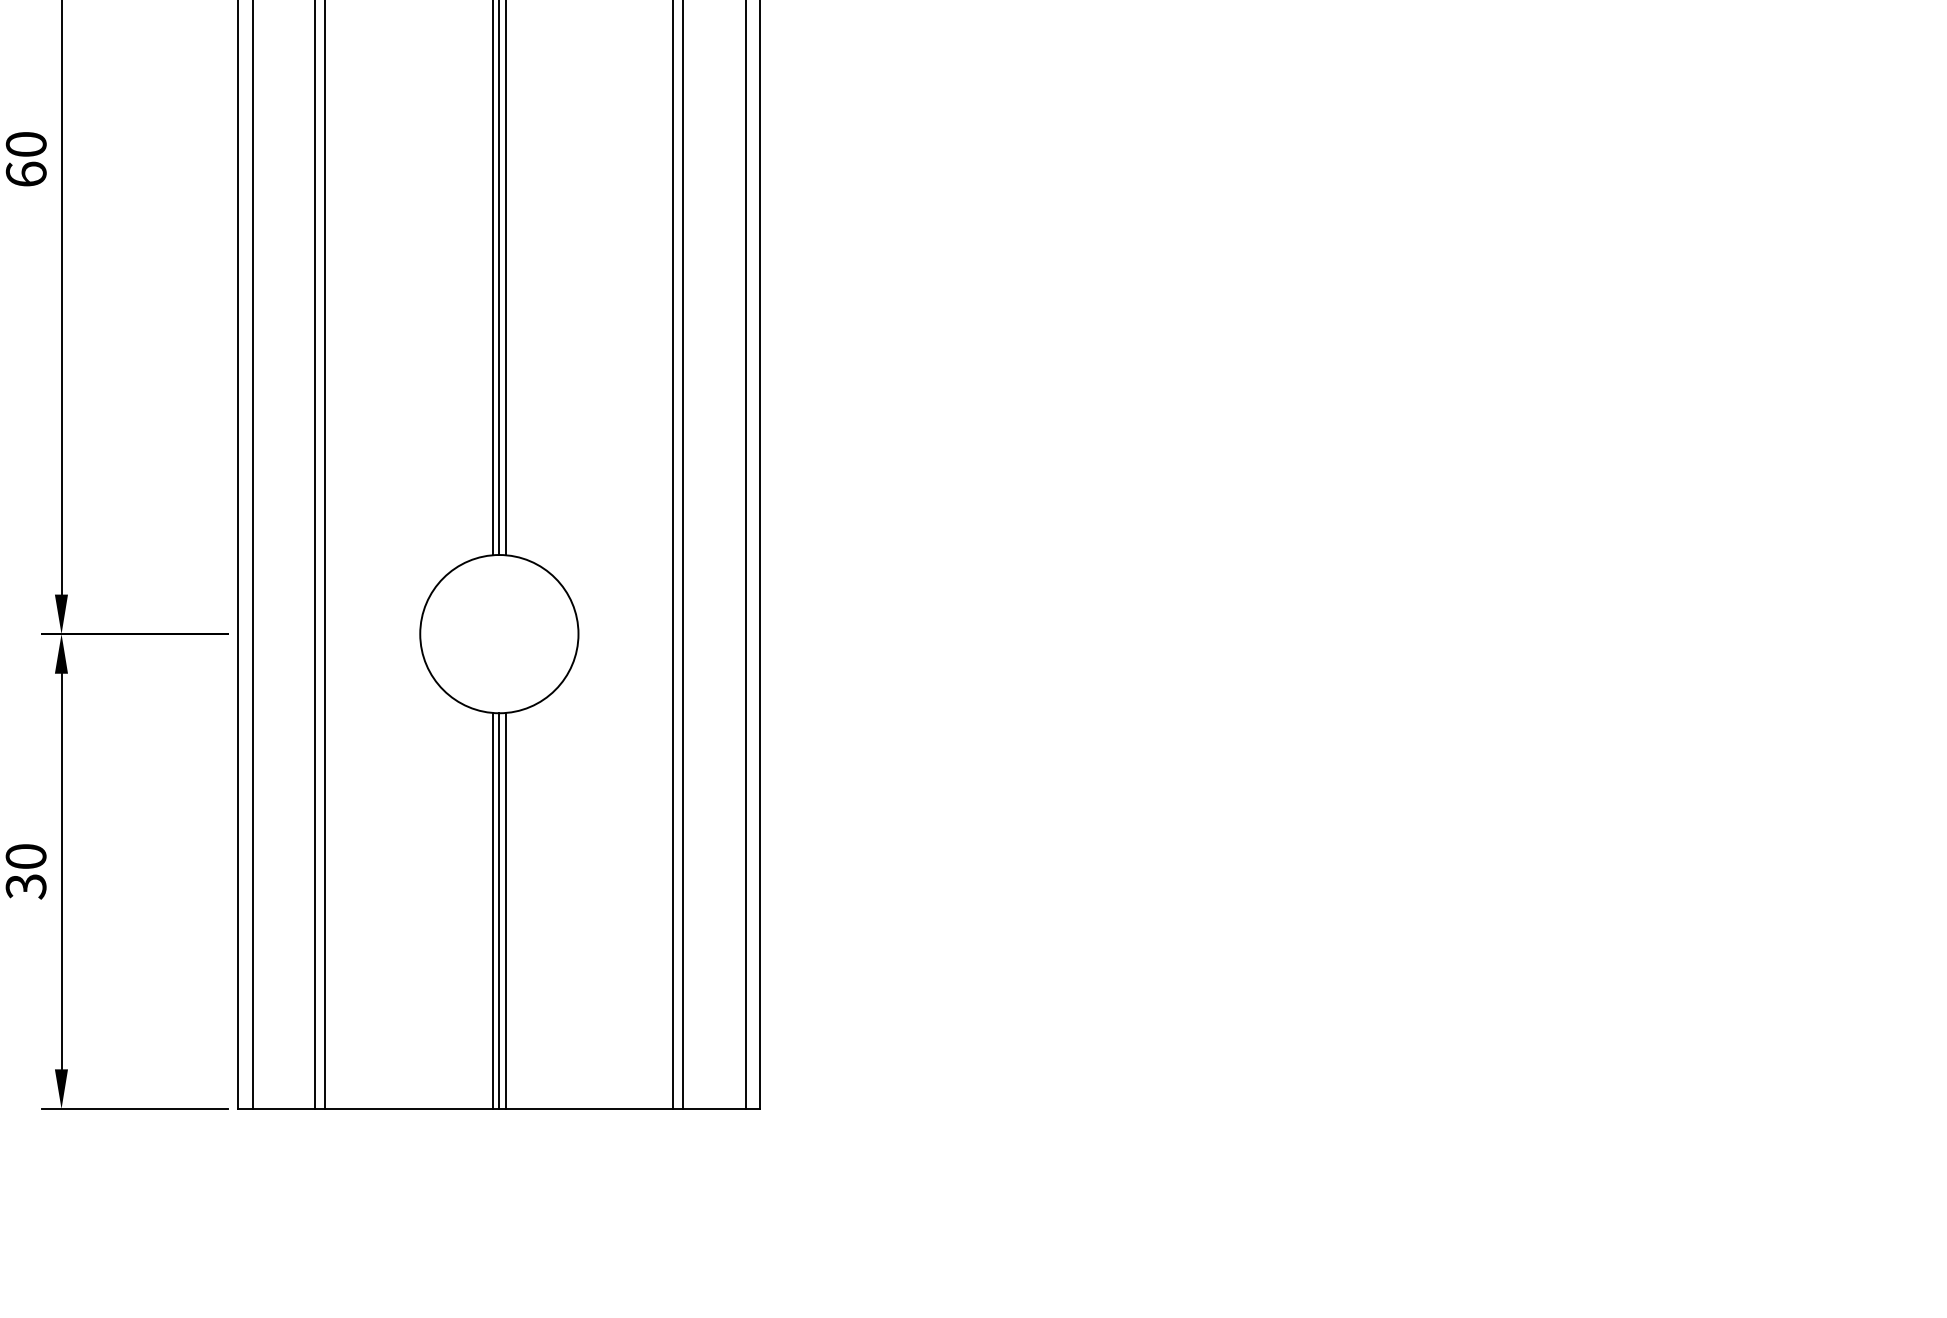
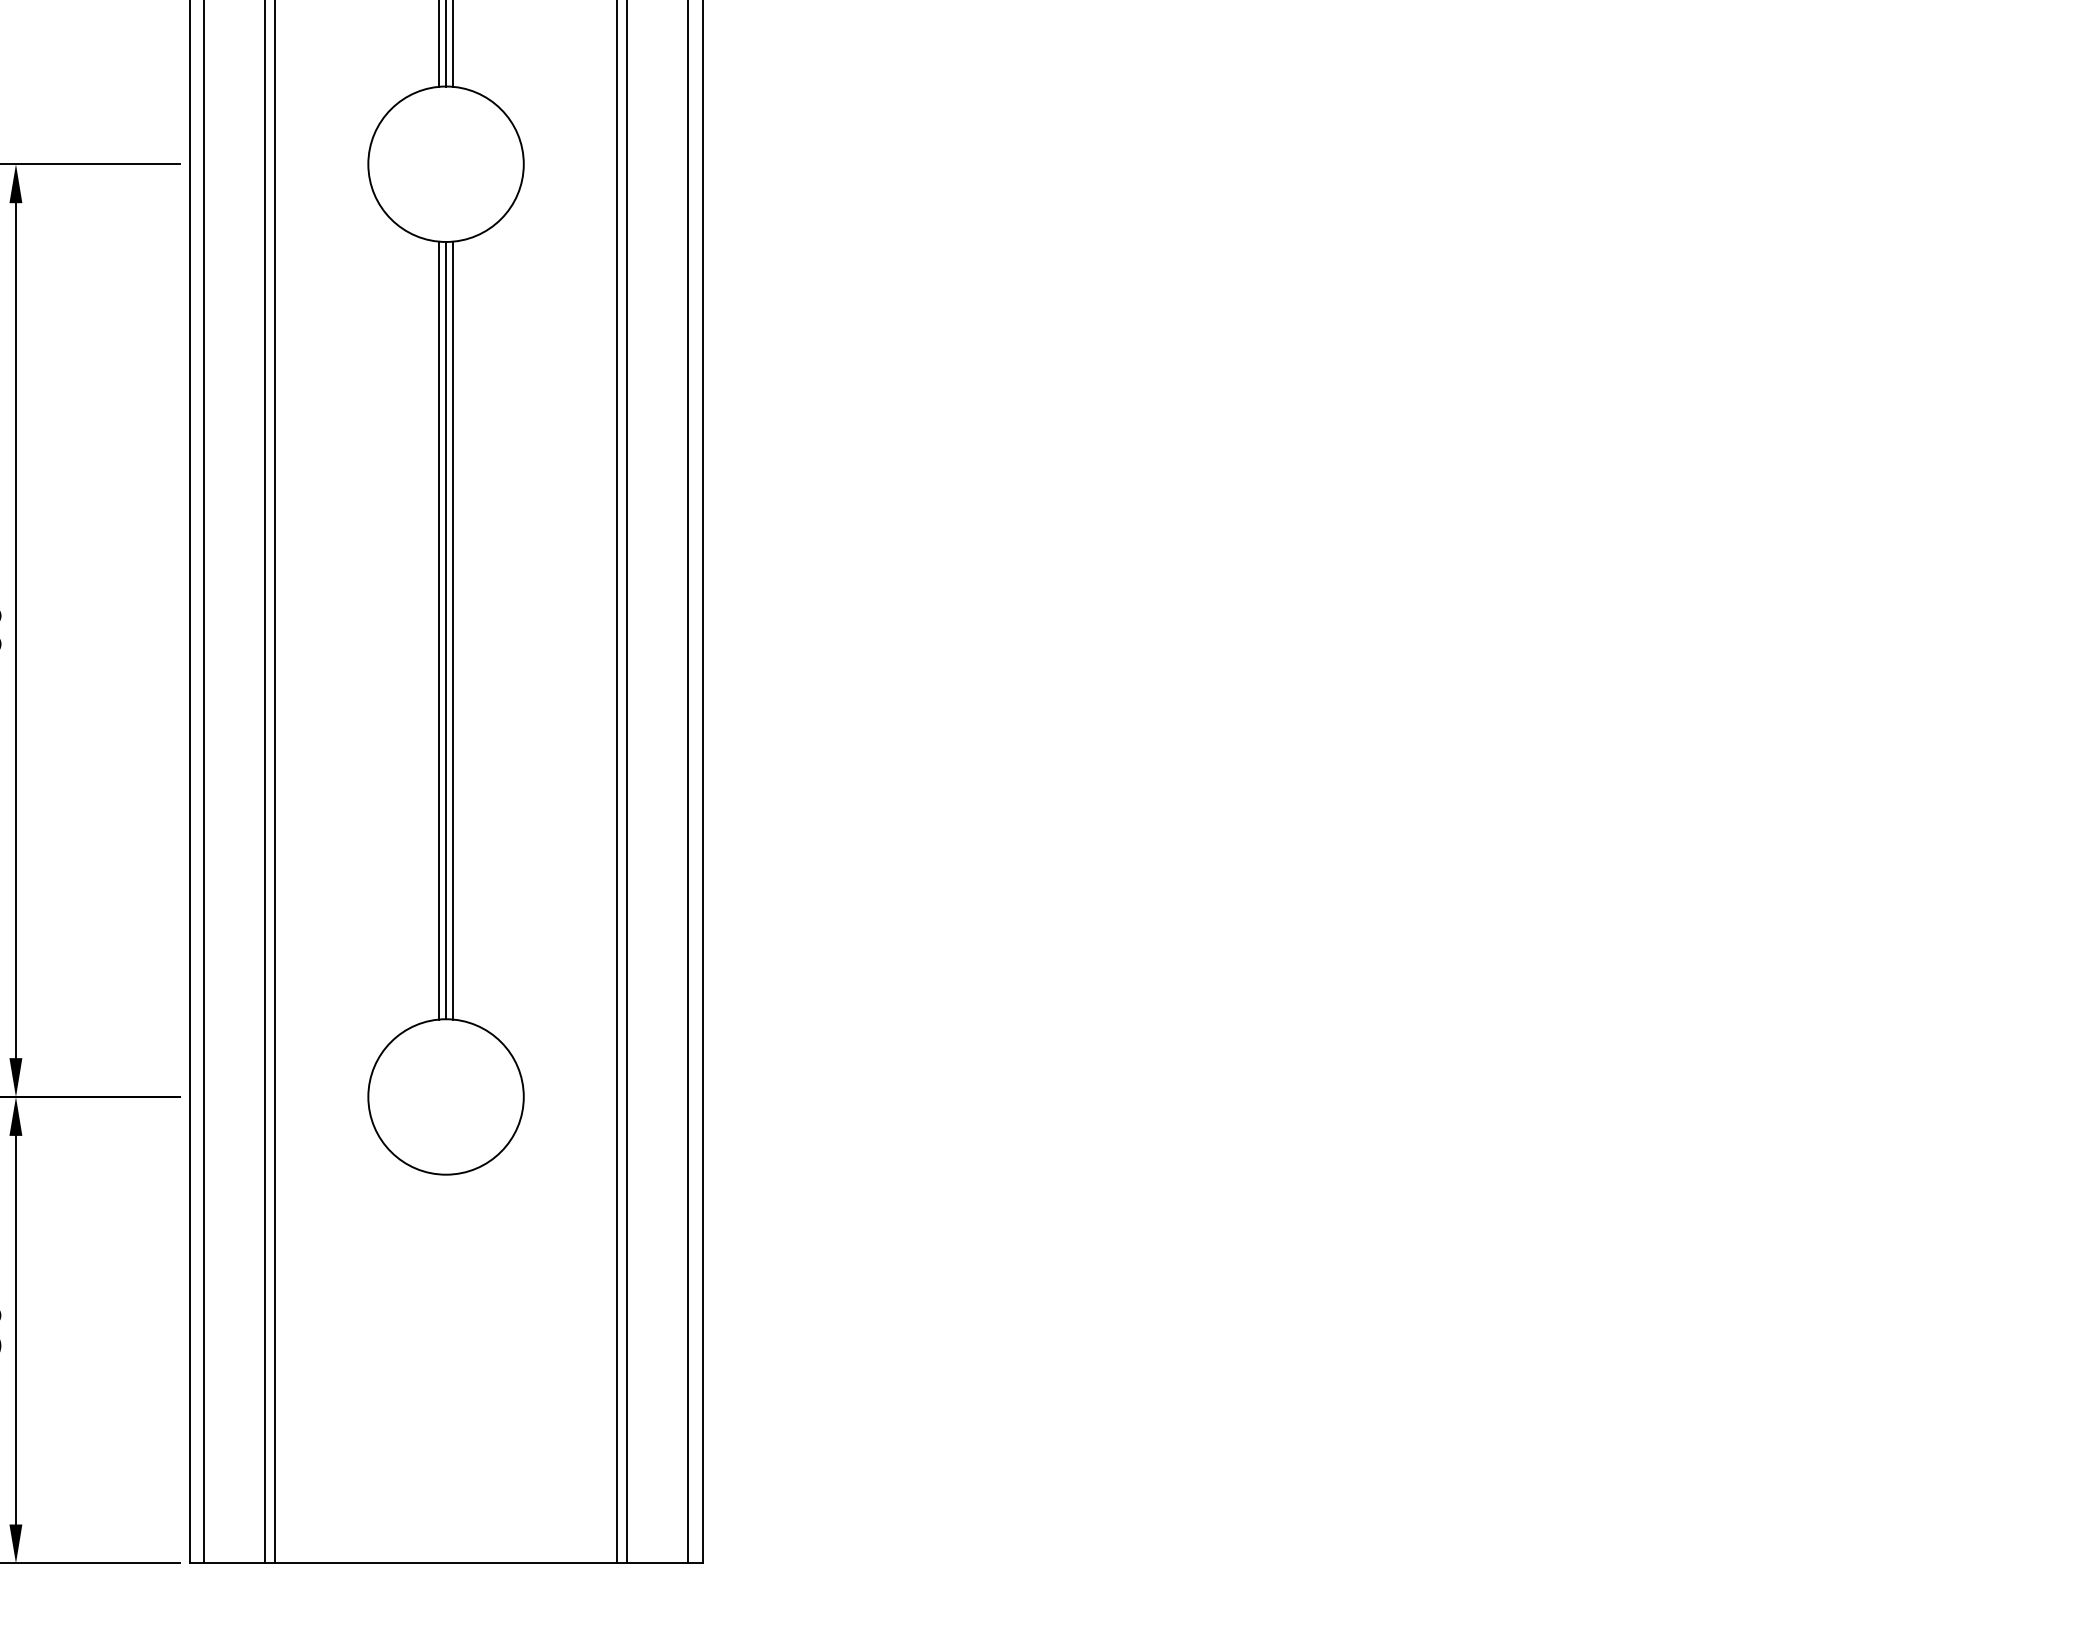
line: (492, 910) -> (439, 1368), removed
line: (499, 910) -> (446, 1368), removed
line: (505, 910) -> (452, 1368), removed

